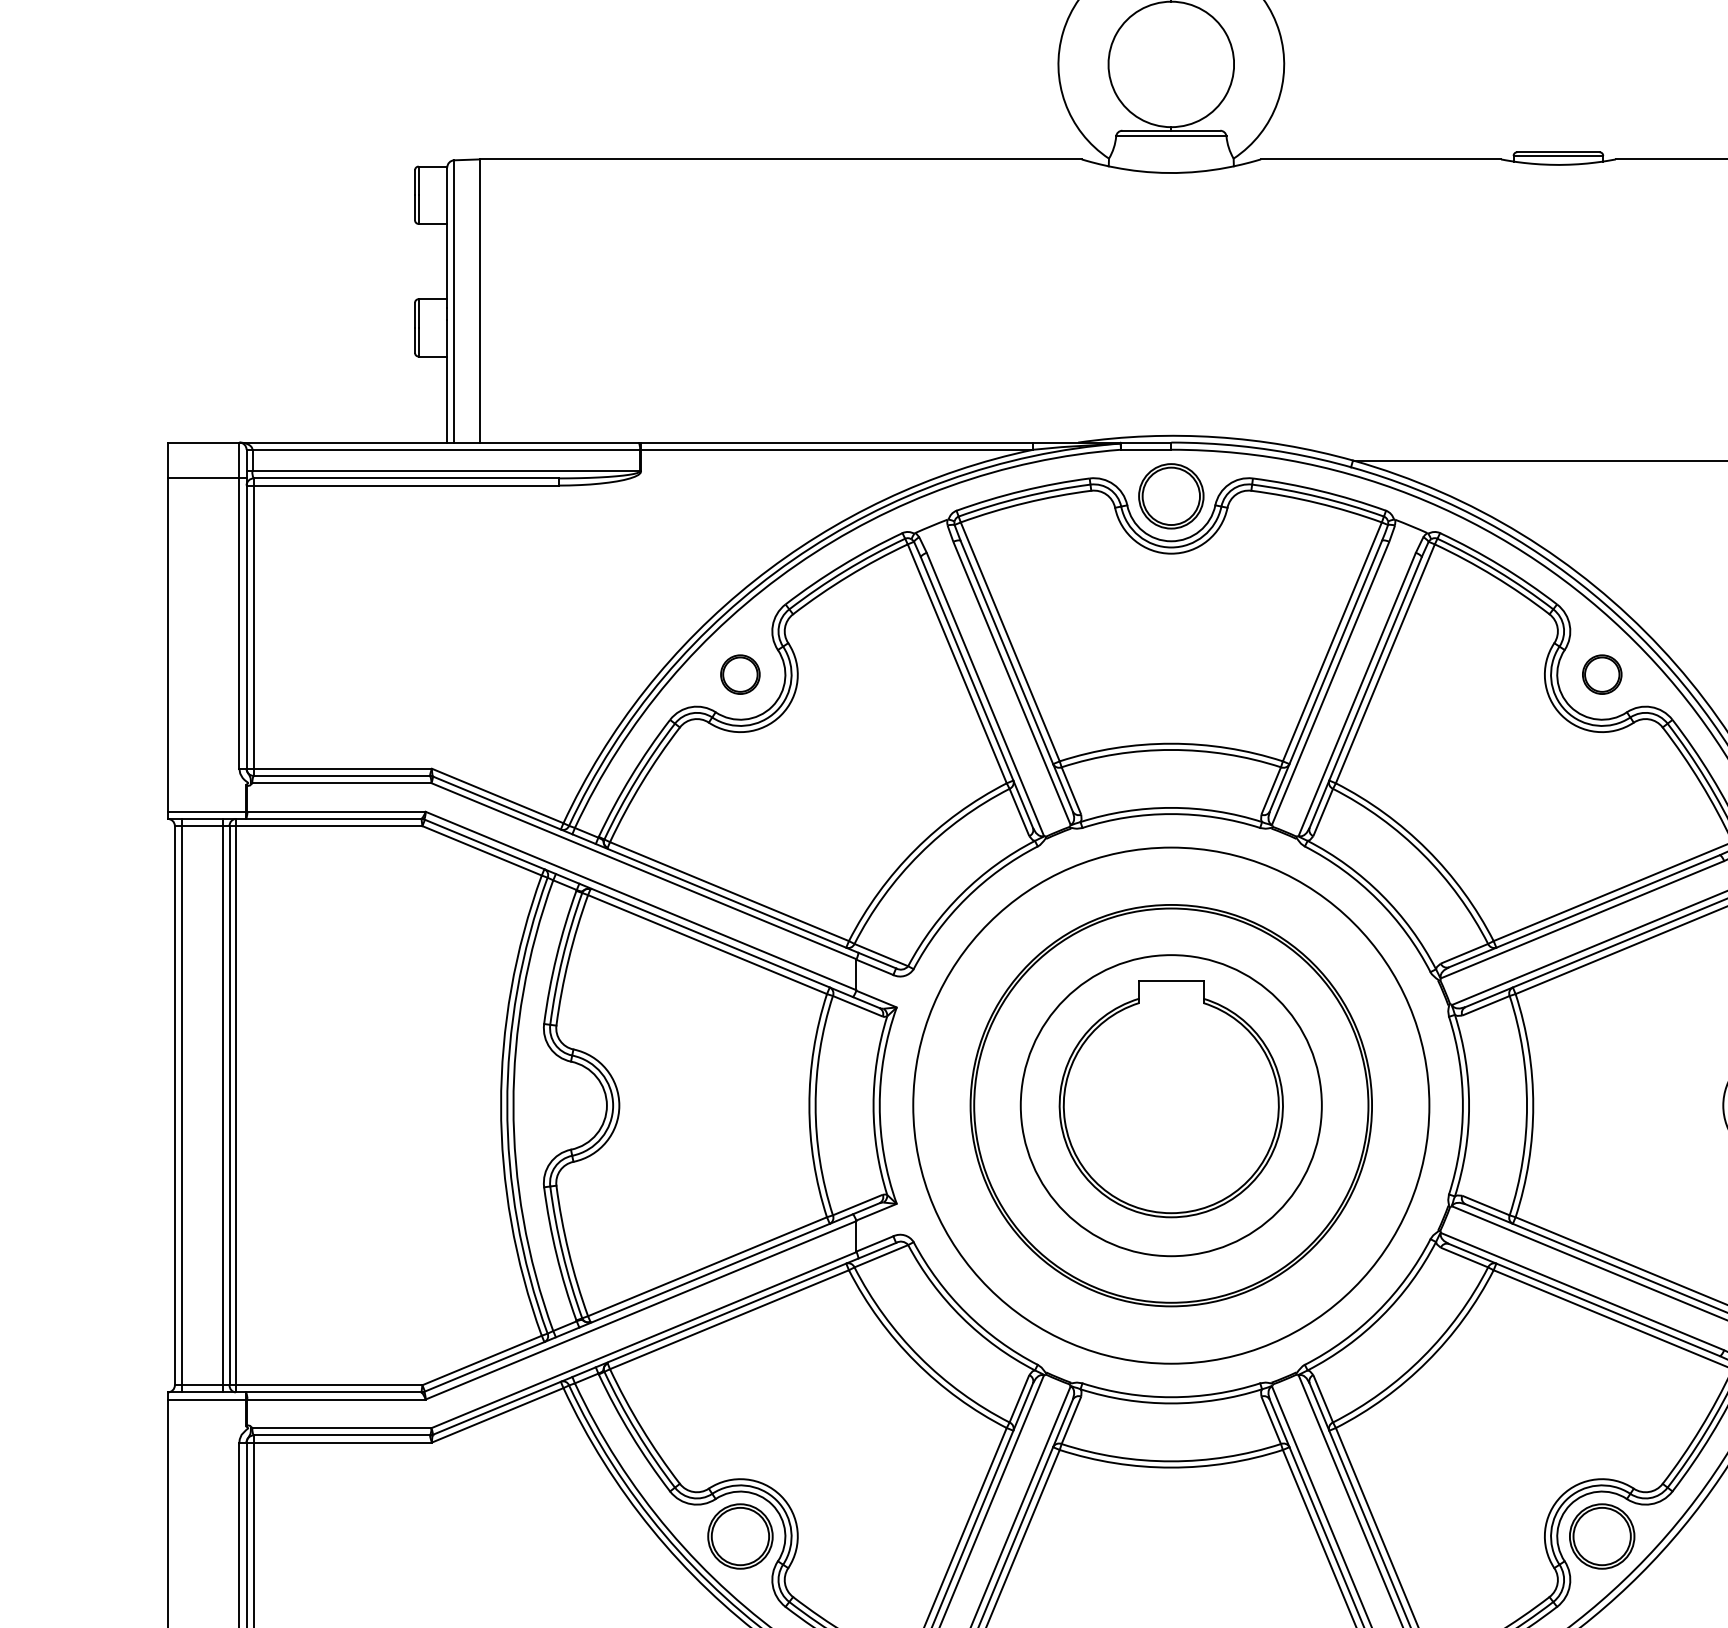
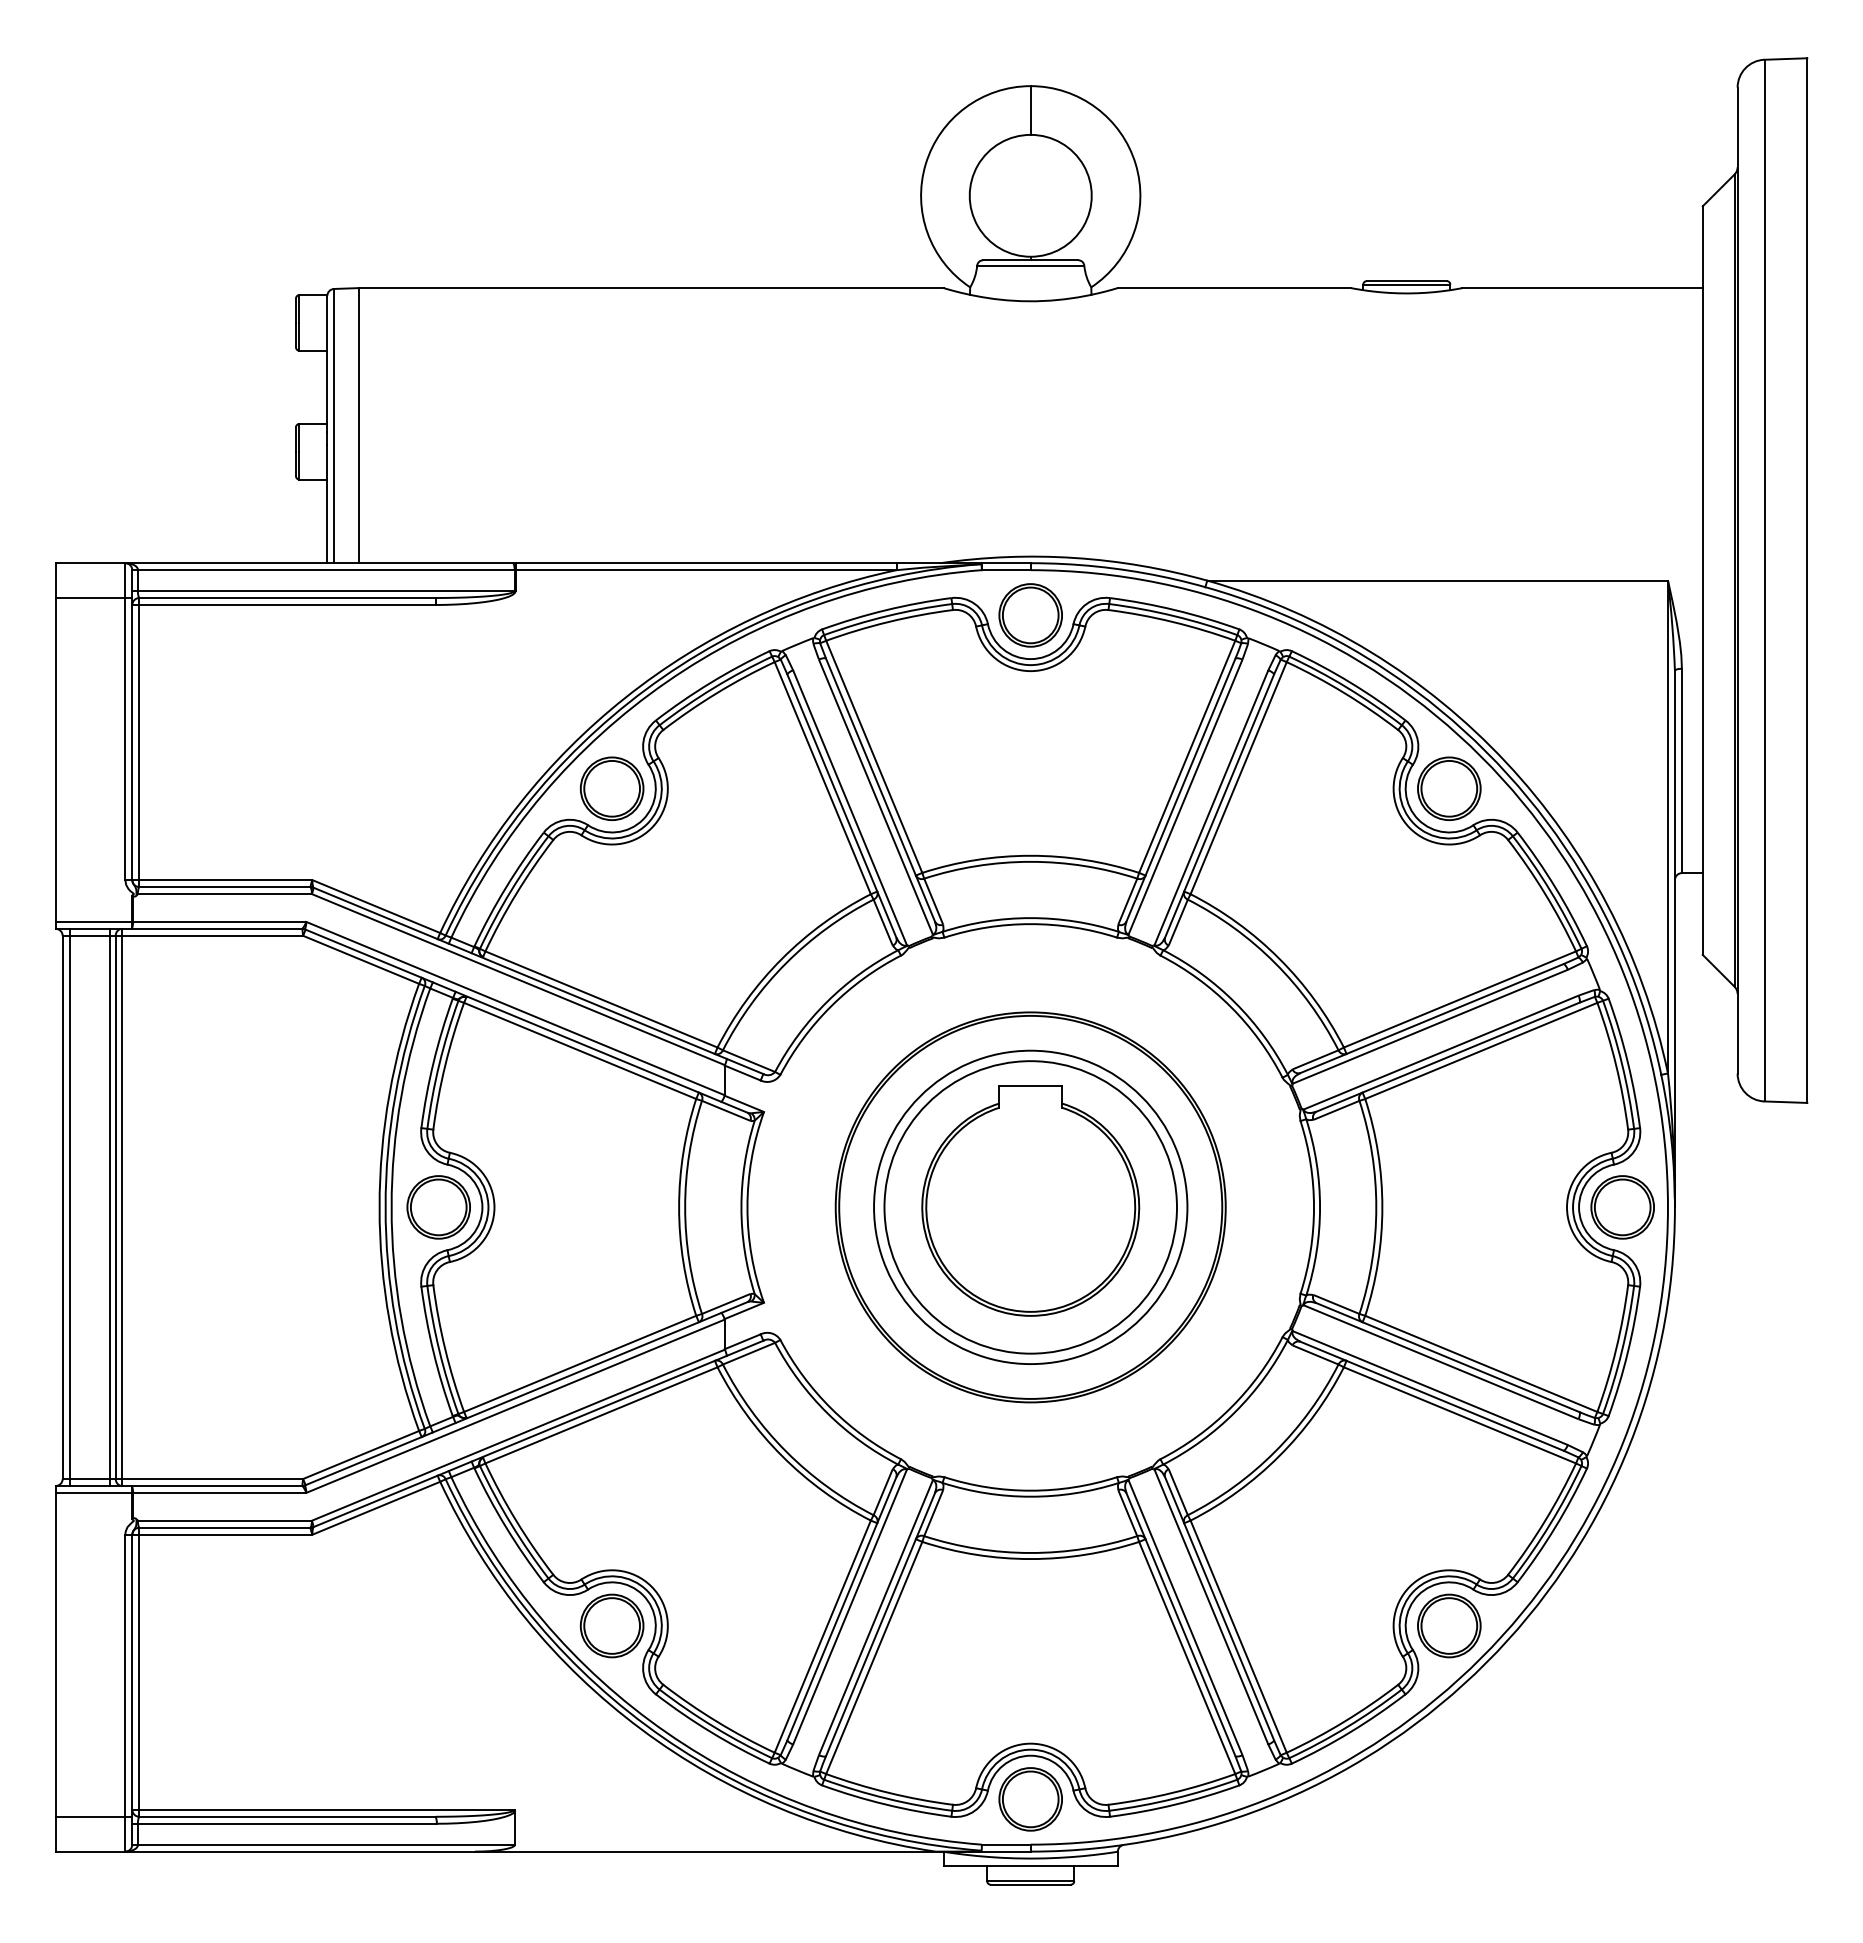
part: (739, 674) -> (611, 788), size x1.67
part: (1602, 674) -> (1449, 788), size x1.67
part: (561, 1105) -> (438, 1207), added
circle: (1171, 1105) -> (1030, 1207), size x0.62

